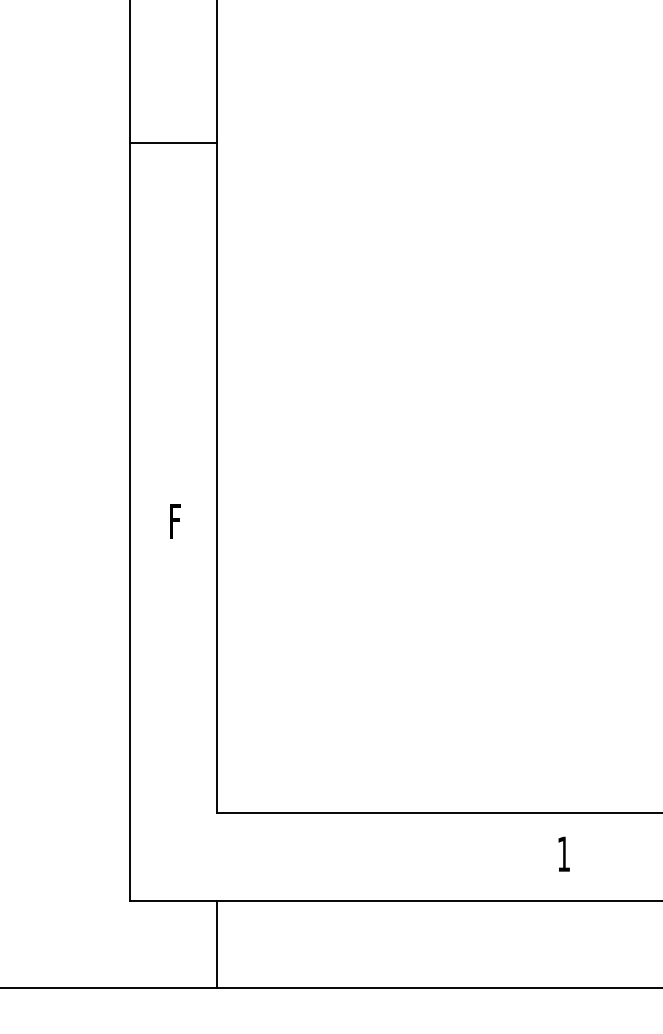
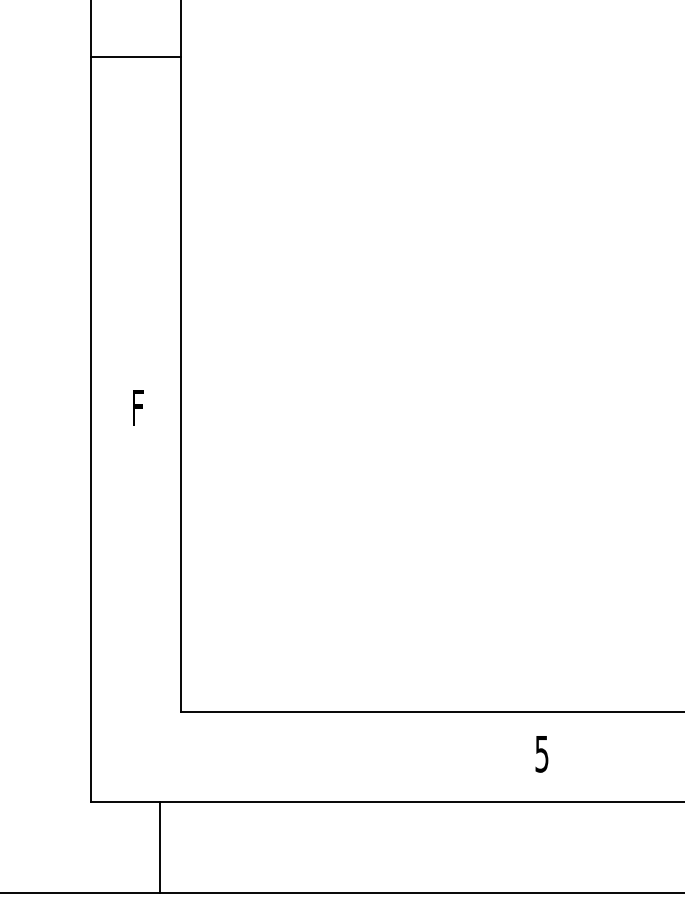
line: (173, 142) -> (136, 56), moved
text: (563, 854) -> (541, 754), 1 -> 5
line: (217, 943) -> (160, 846), moved

